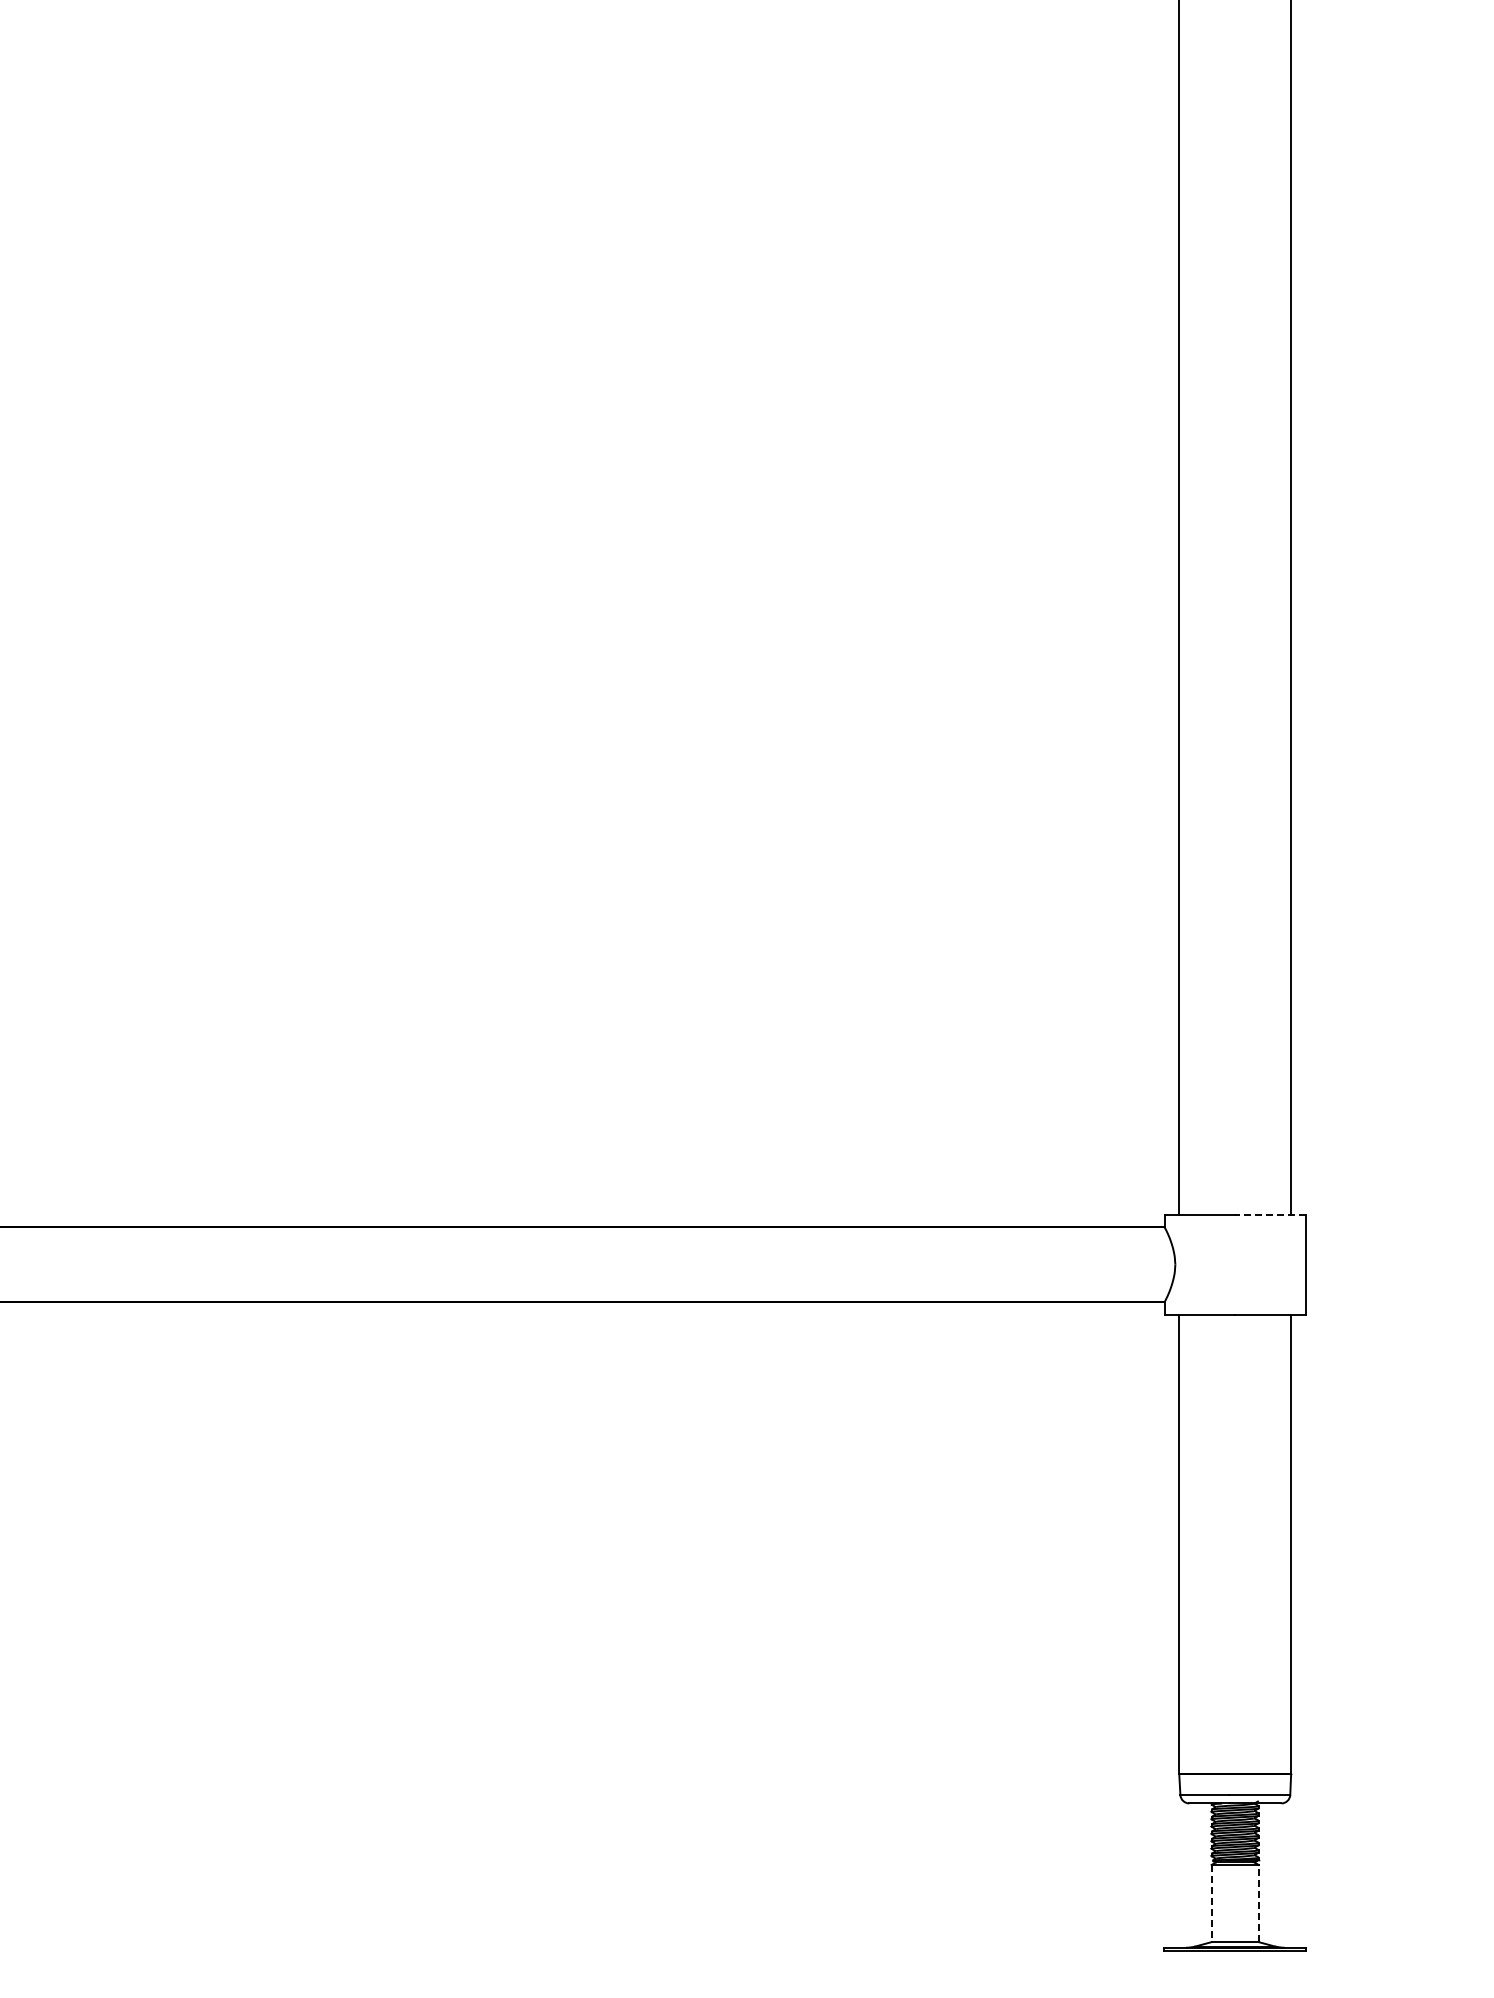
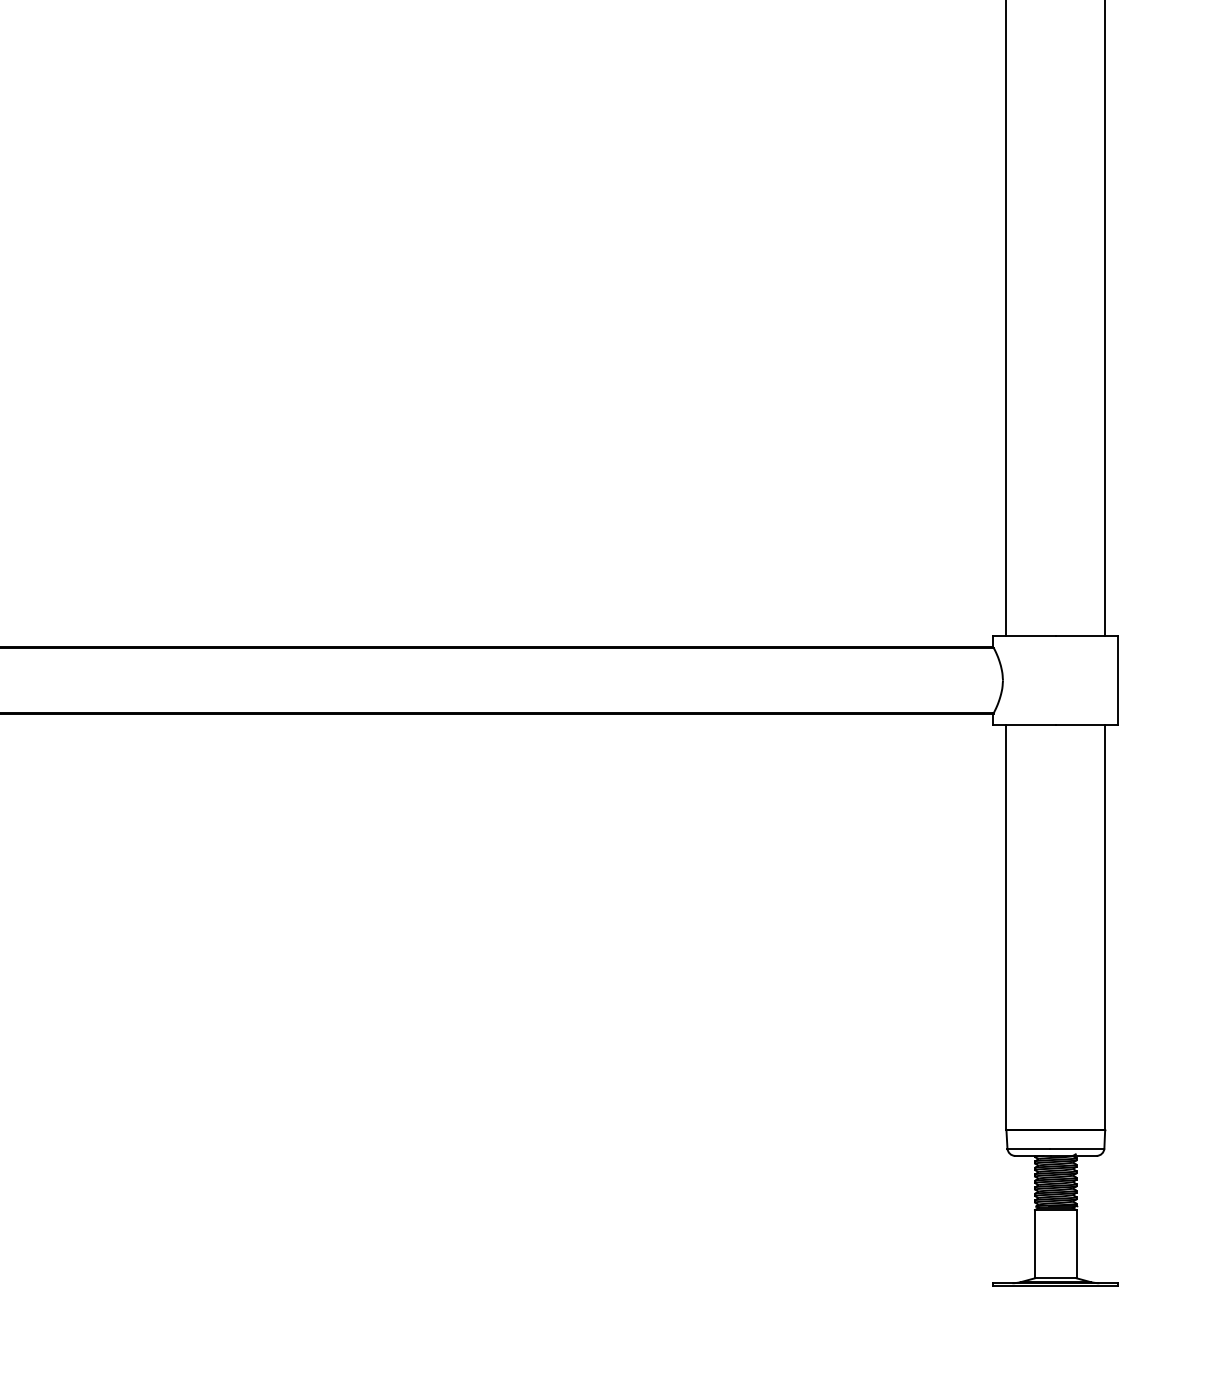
line: (1270, 1214) -> (1086, 636), dashed -> solid
line: (1211, 1903) -> (1034, 1244), dashed -> solid
line: (1258, 1903) -> (1076, 1244), dashed -> solid

